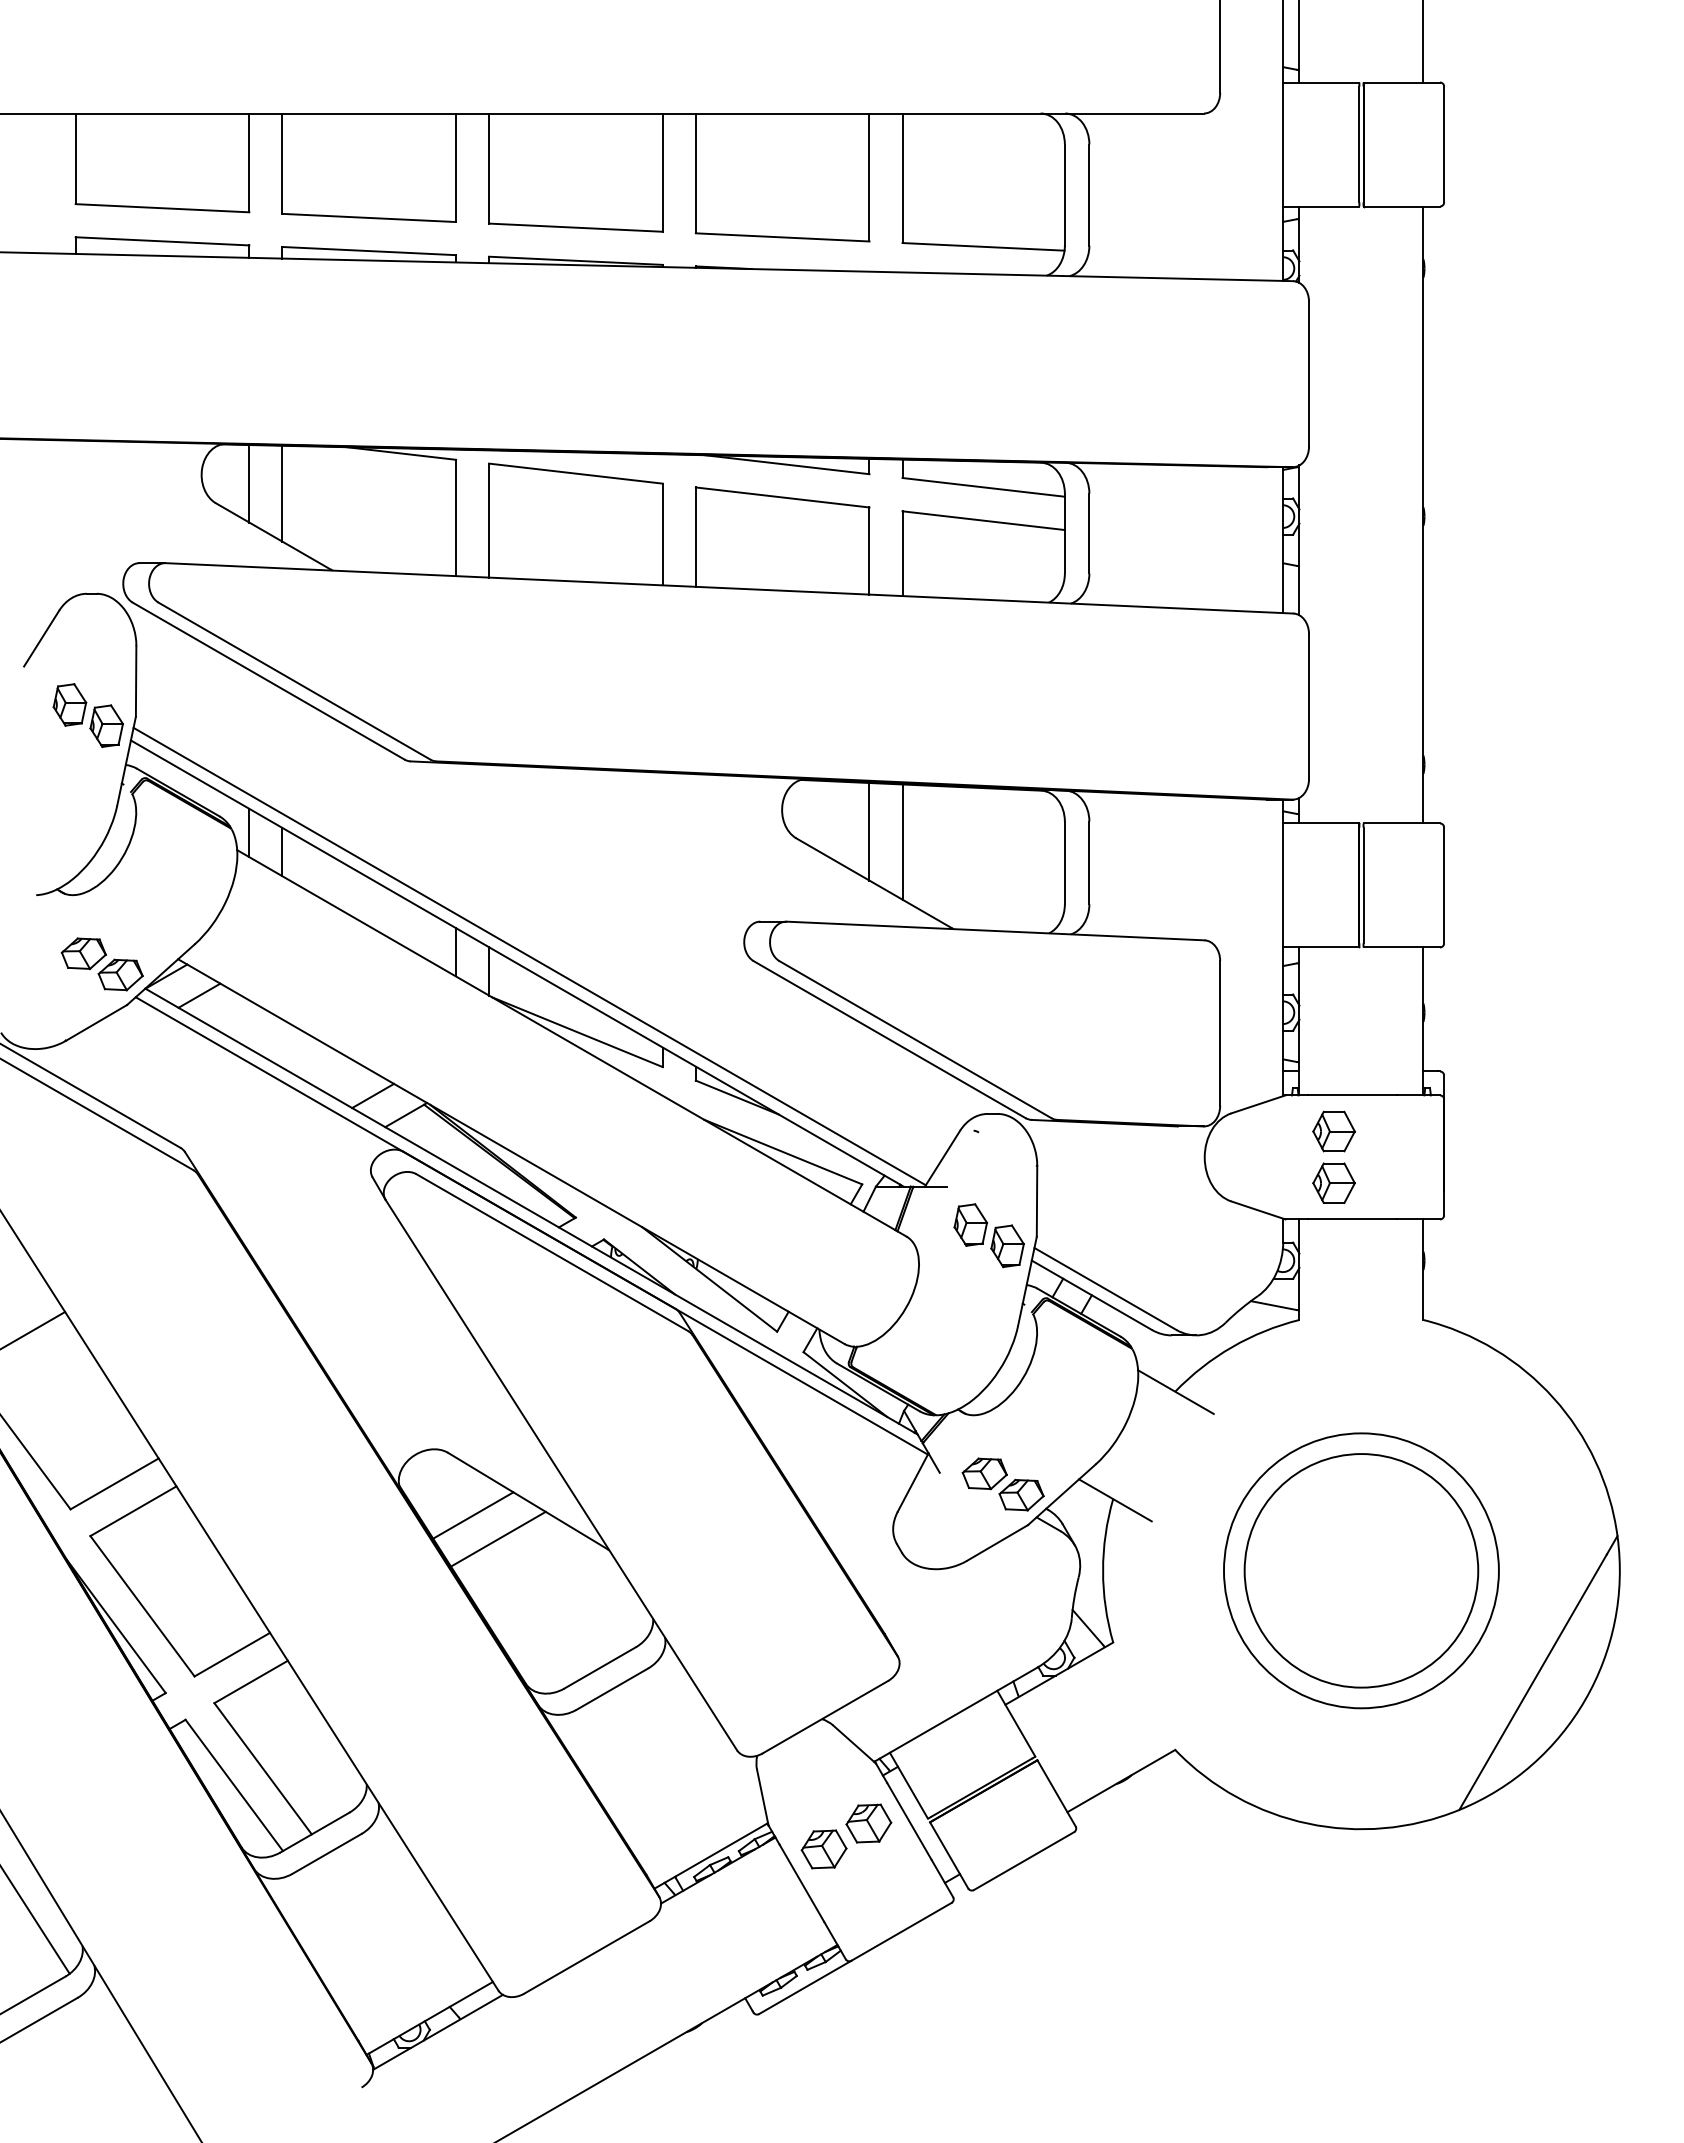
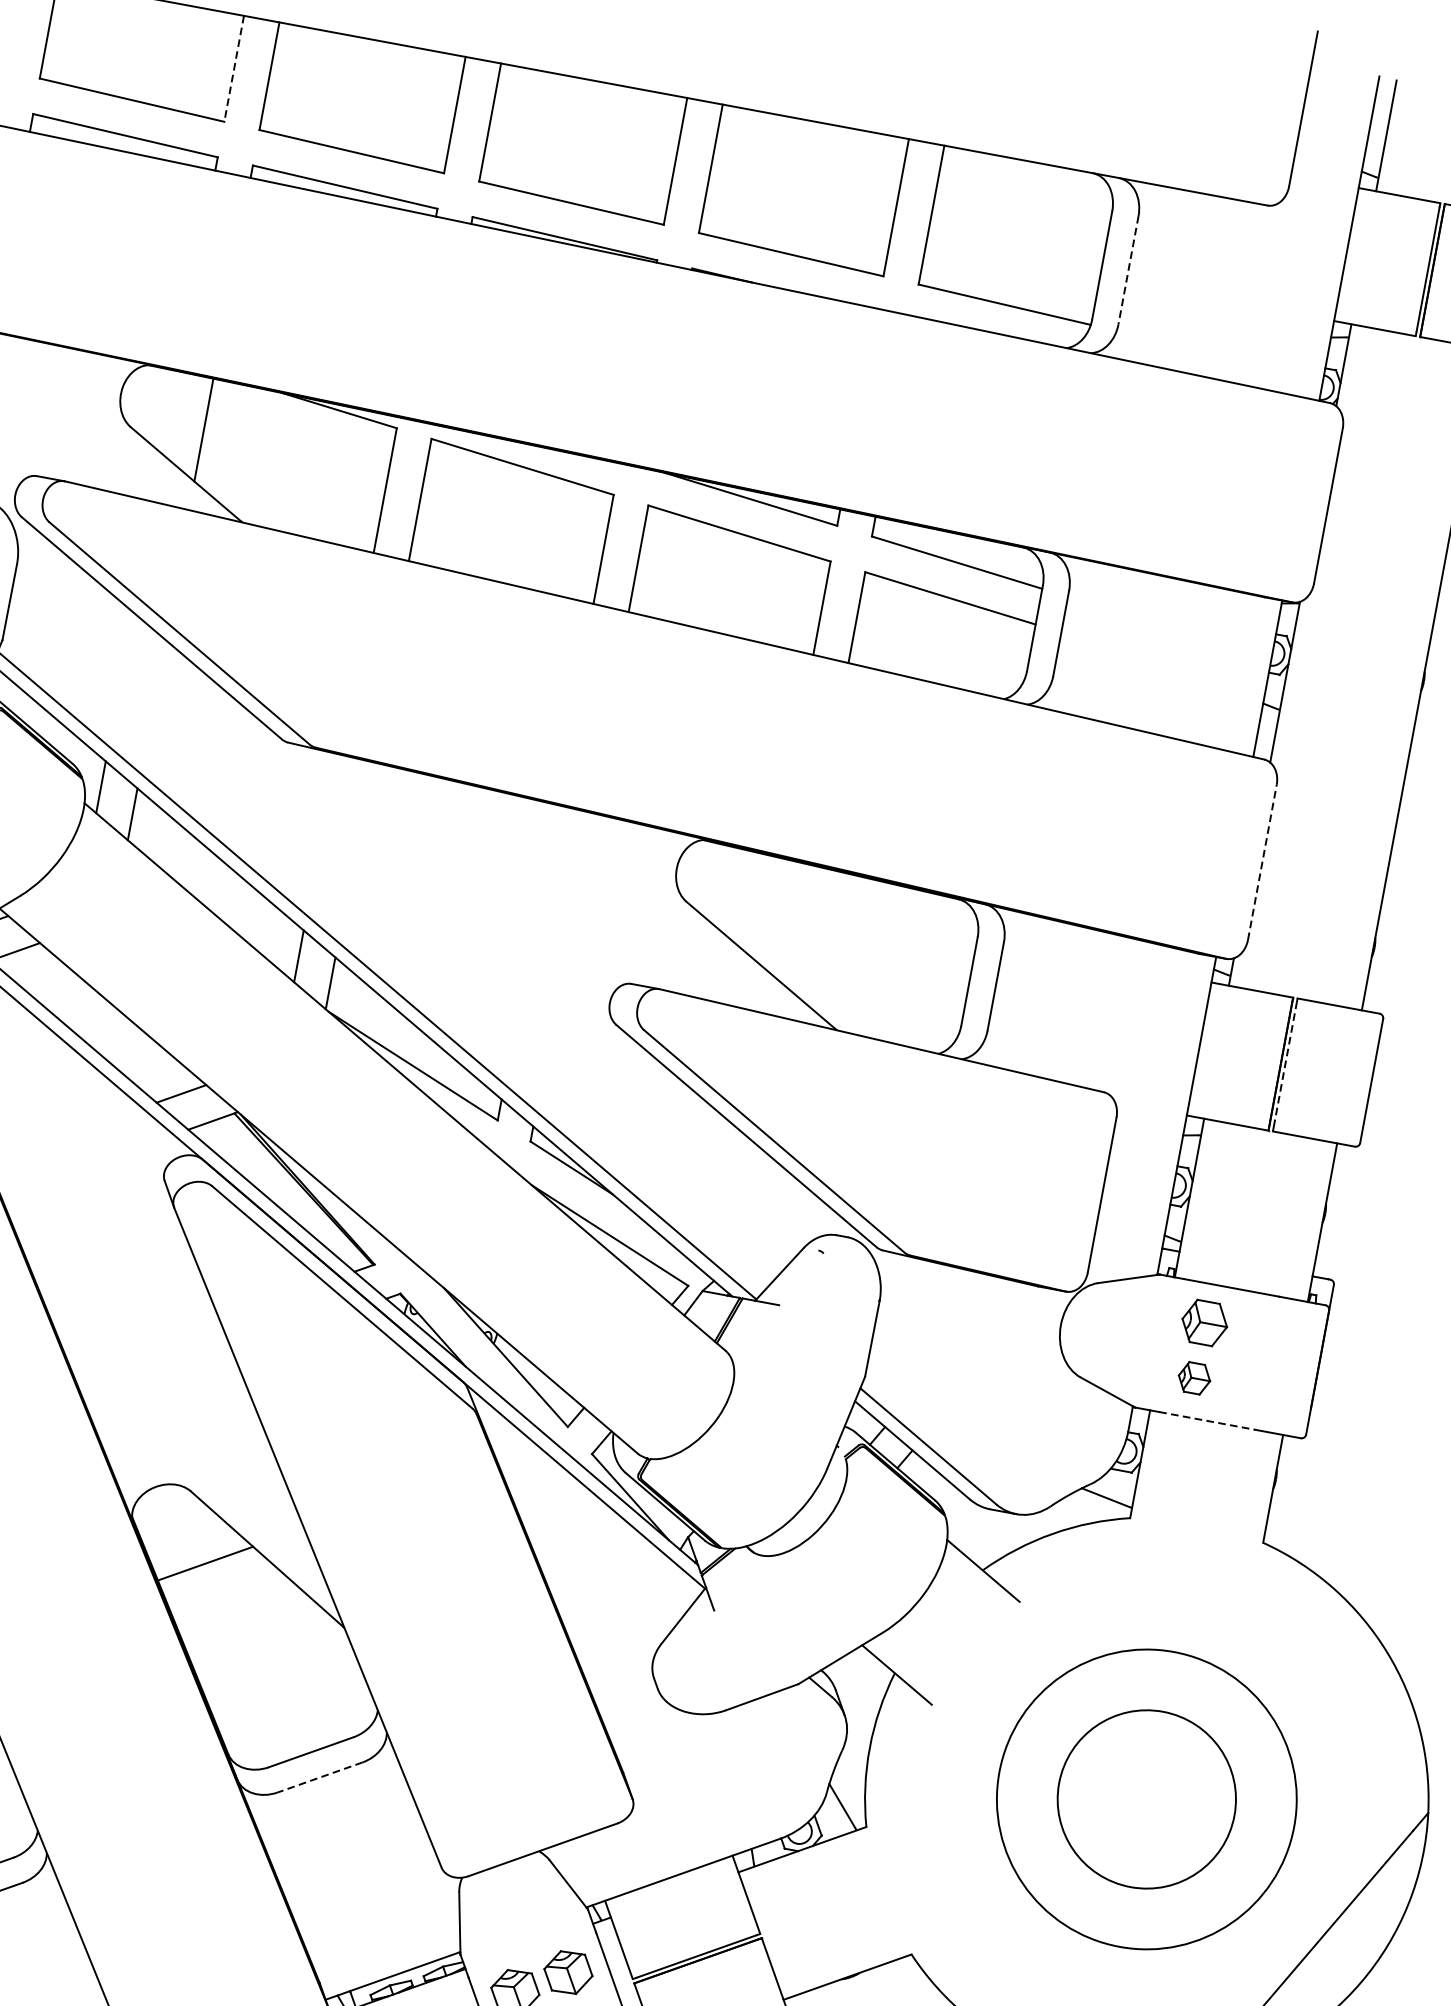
line: (249, 163) -> (234, 69), solid -> dashed
line: (1089, 195) -> (1128, 270), solid -> dashed
line: (249, 483) -> (170, 412), removed
line: (1309, 706) -> (1262, 862), solid -> dashed
line: (869, 831) -> (766, 908), removed
line: (902, 841) -> (799, 926), removed
line: (1363, 885) -> (1285, 1065), solid -> dashed
part: (1333, 1182) -> (1194, 1377), size x0.7
line: (1352, 1219) -> (1207, 1420), solid -> dashed
part: (988, 1235) -> (813, 1365), removed
part: (1002, 1484) -> (779, 1635), removed
line: (498, 1538) -> (227, 1593), removed
circle: (1361, 1570) -> (1146, 1799), size x0.7
line: (611, 1689) -> (319, 1777), solid -> dashed

